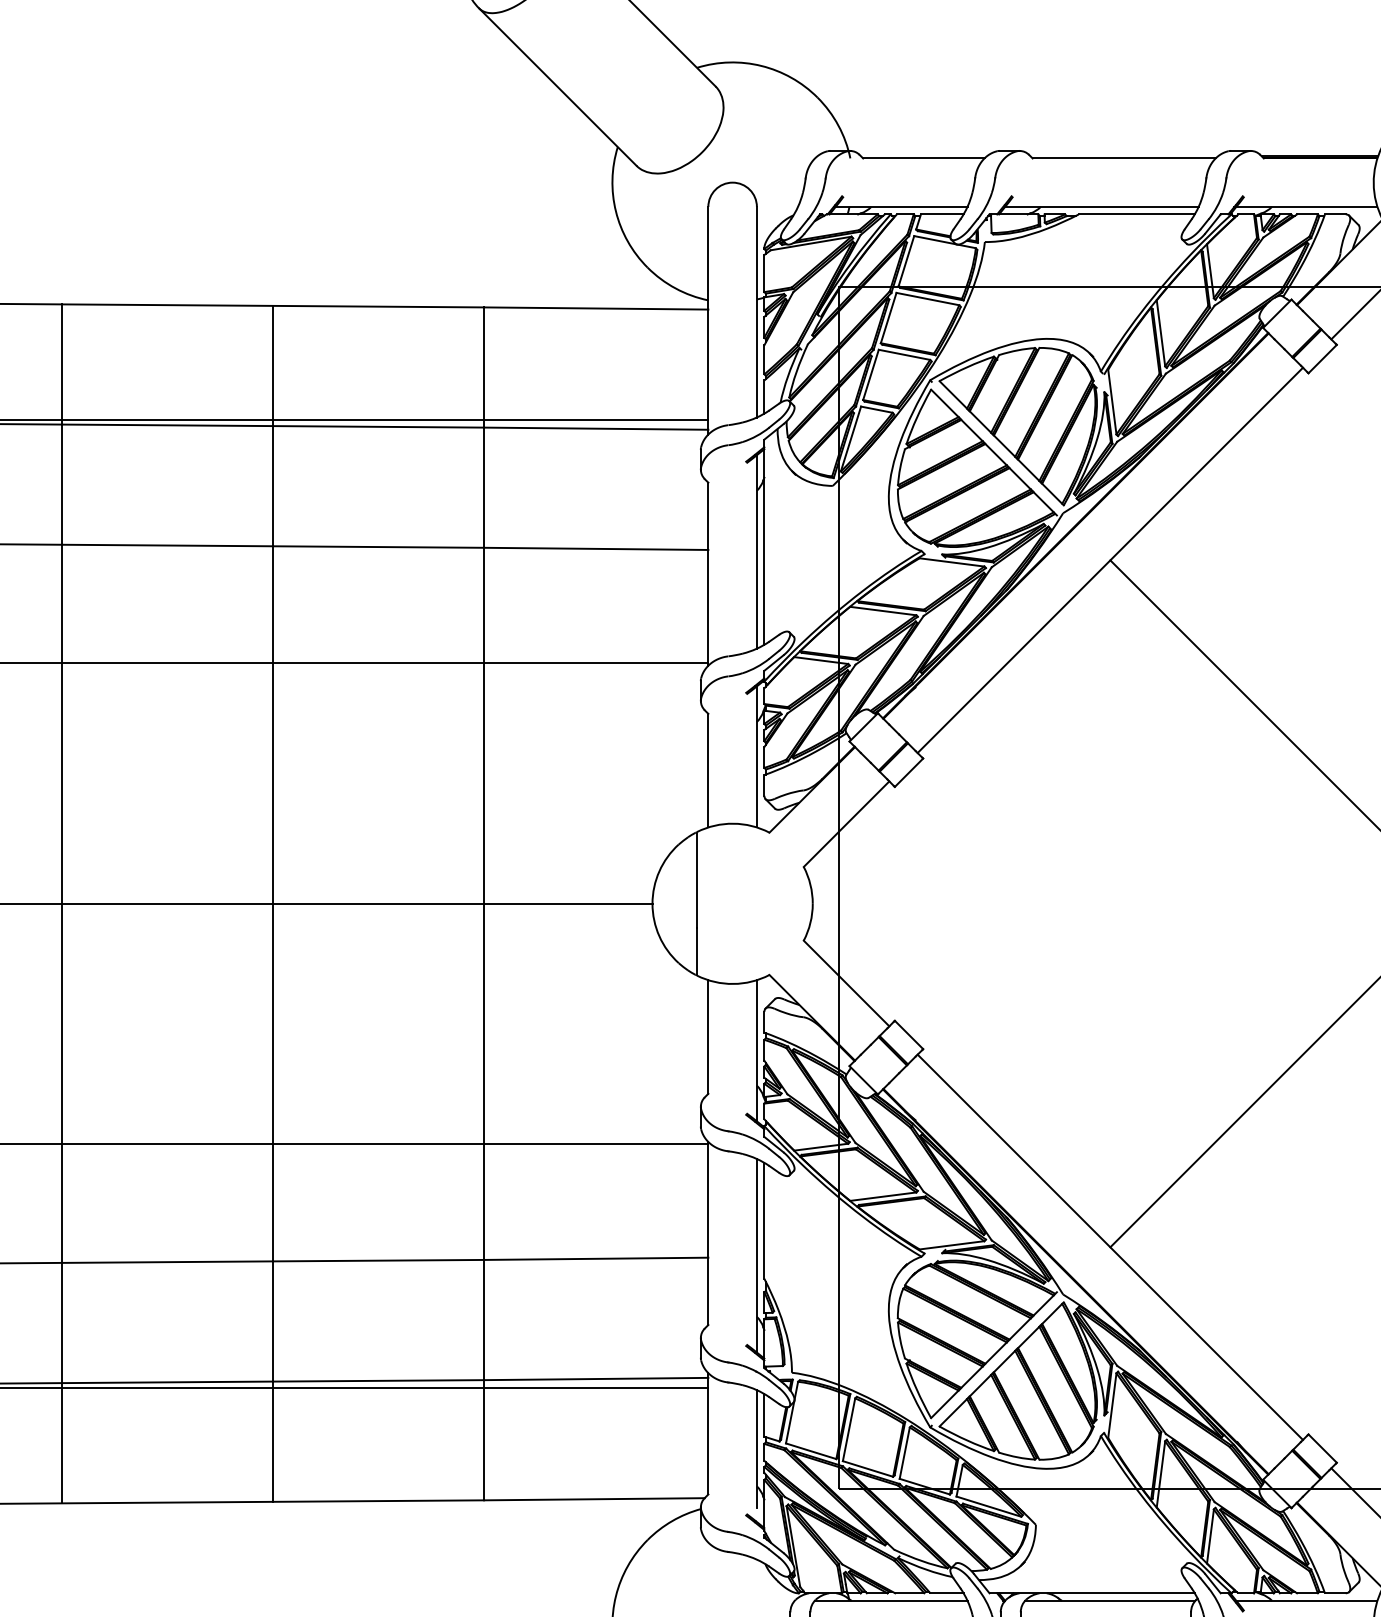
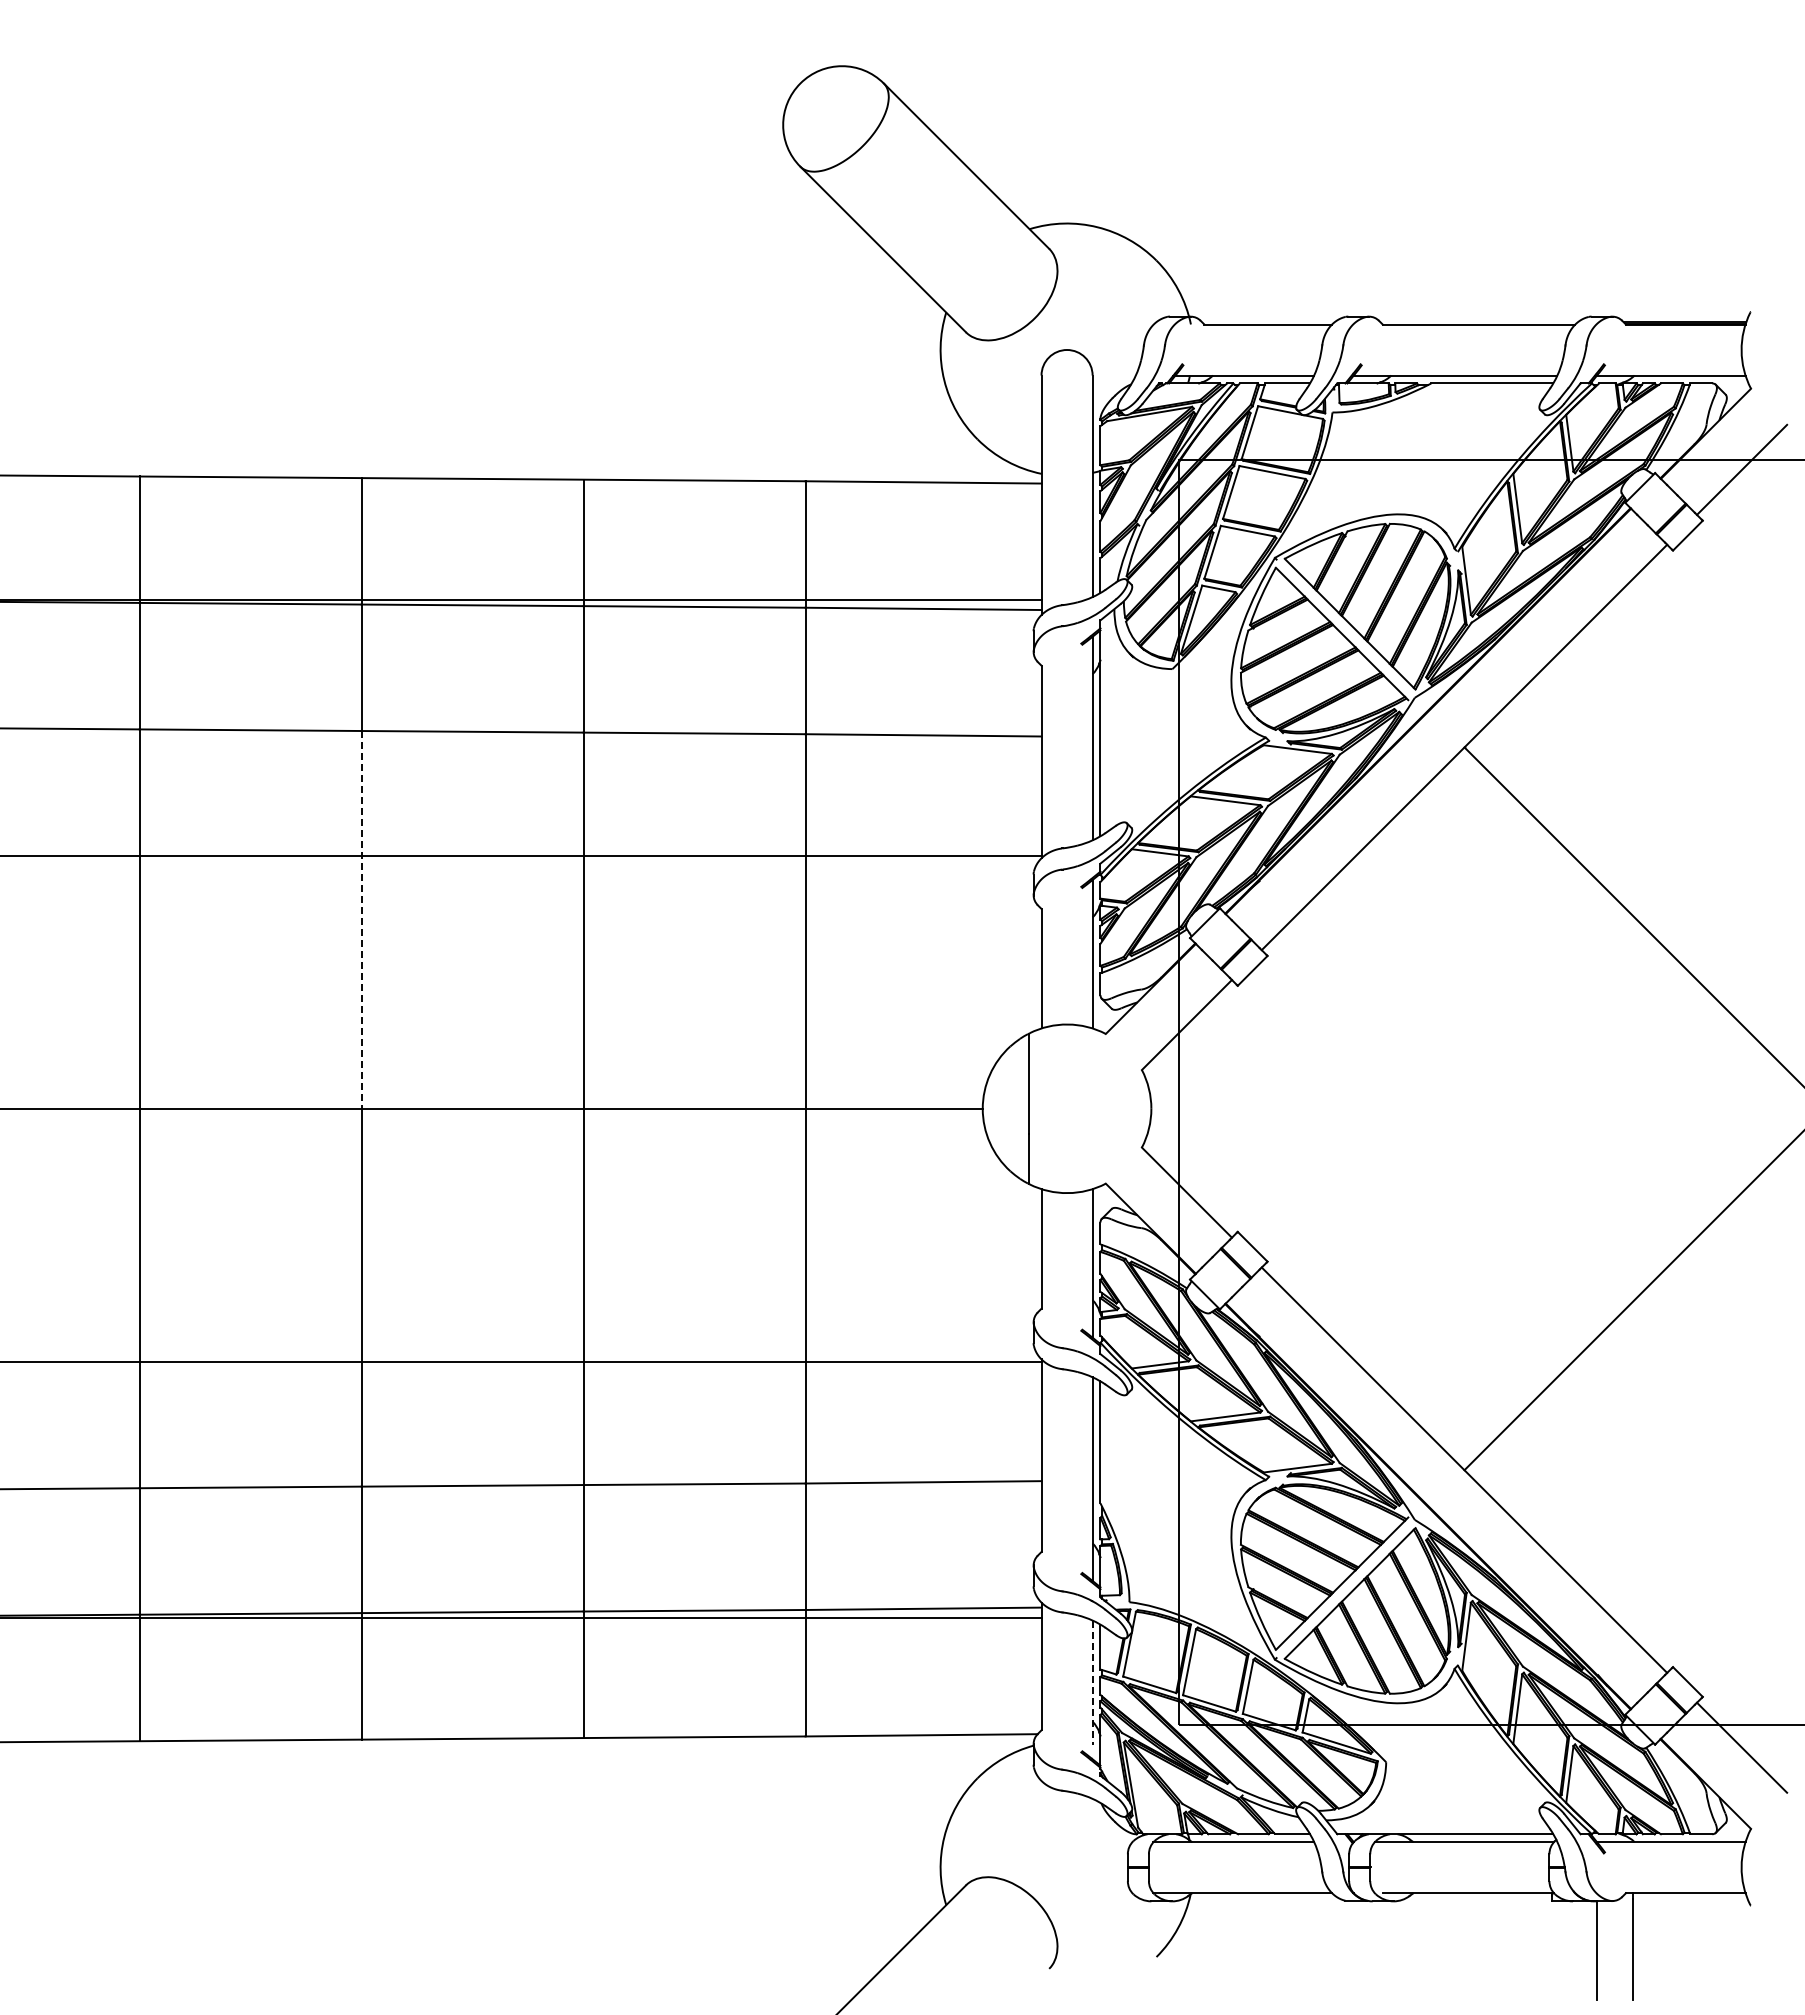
line: (62, 723) -> (361, 919), solid -> dashed
line: (756, 1450) -> (1092, 1683), solid -> dashed

